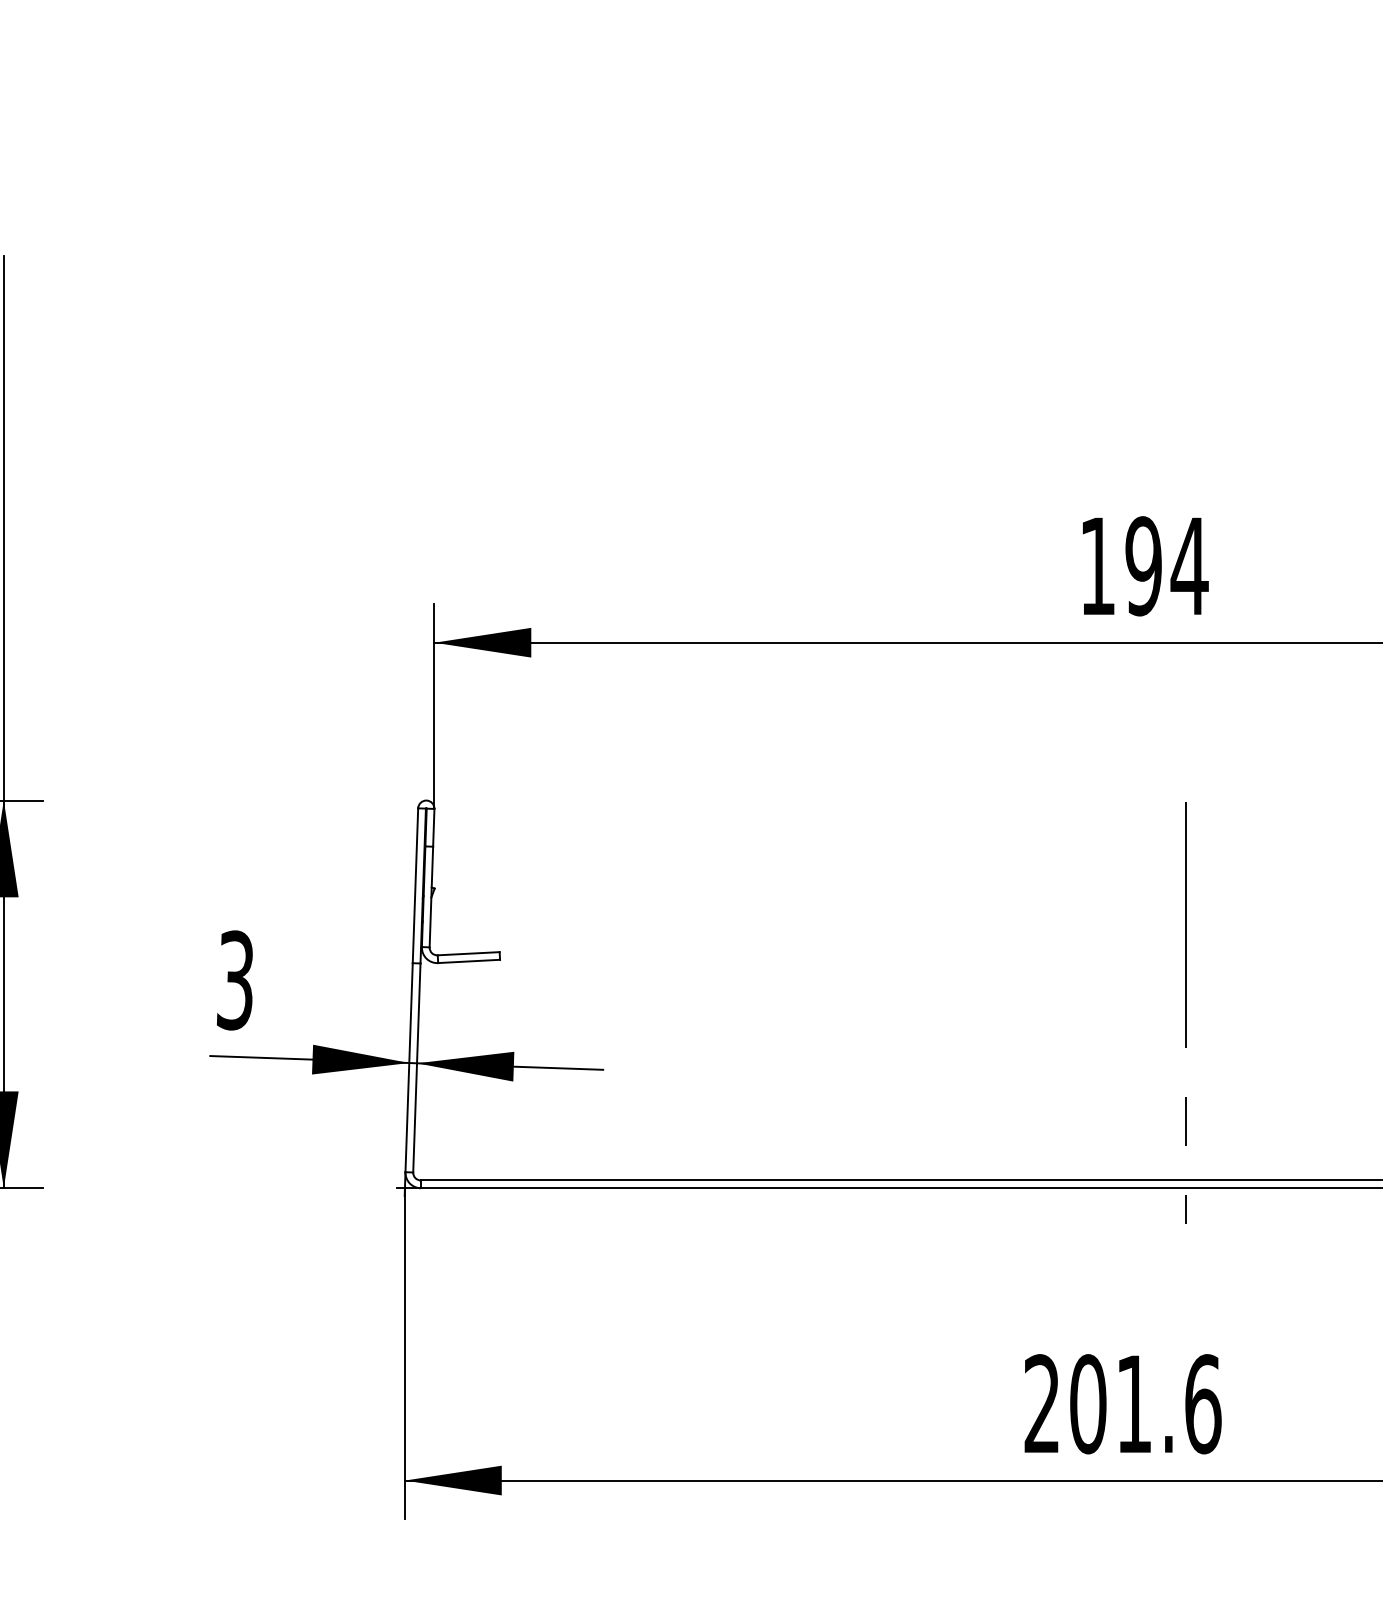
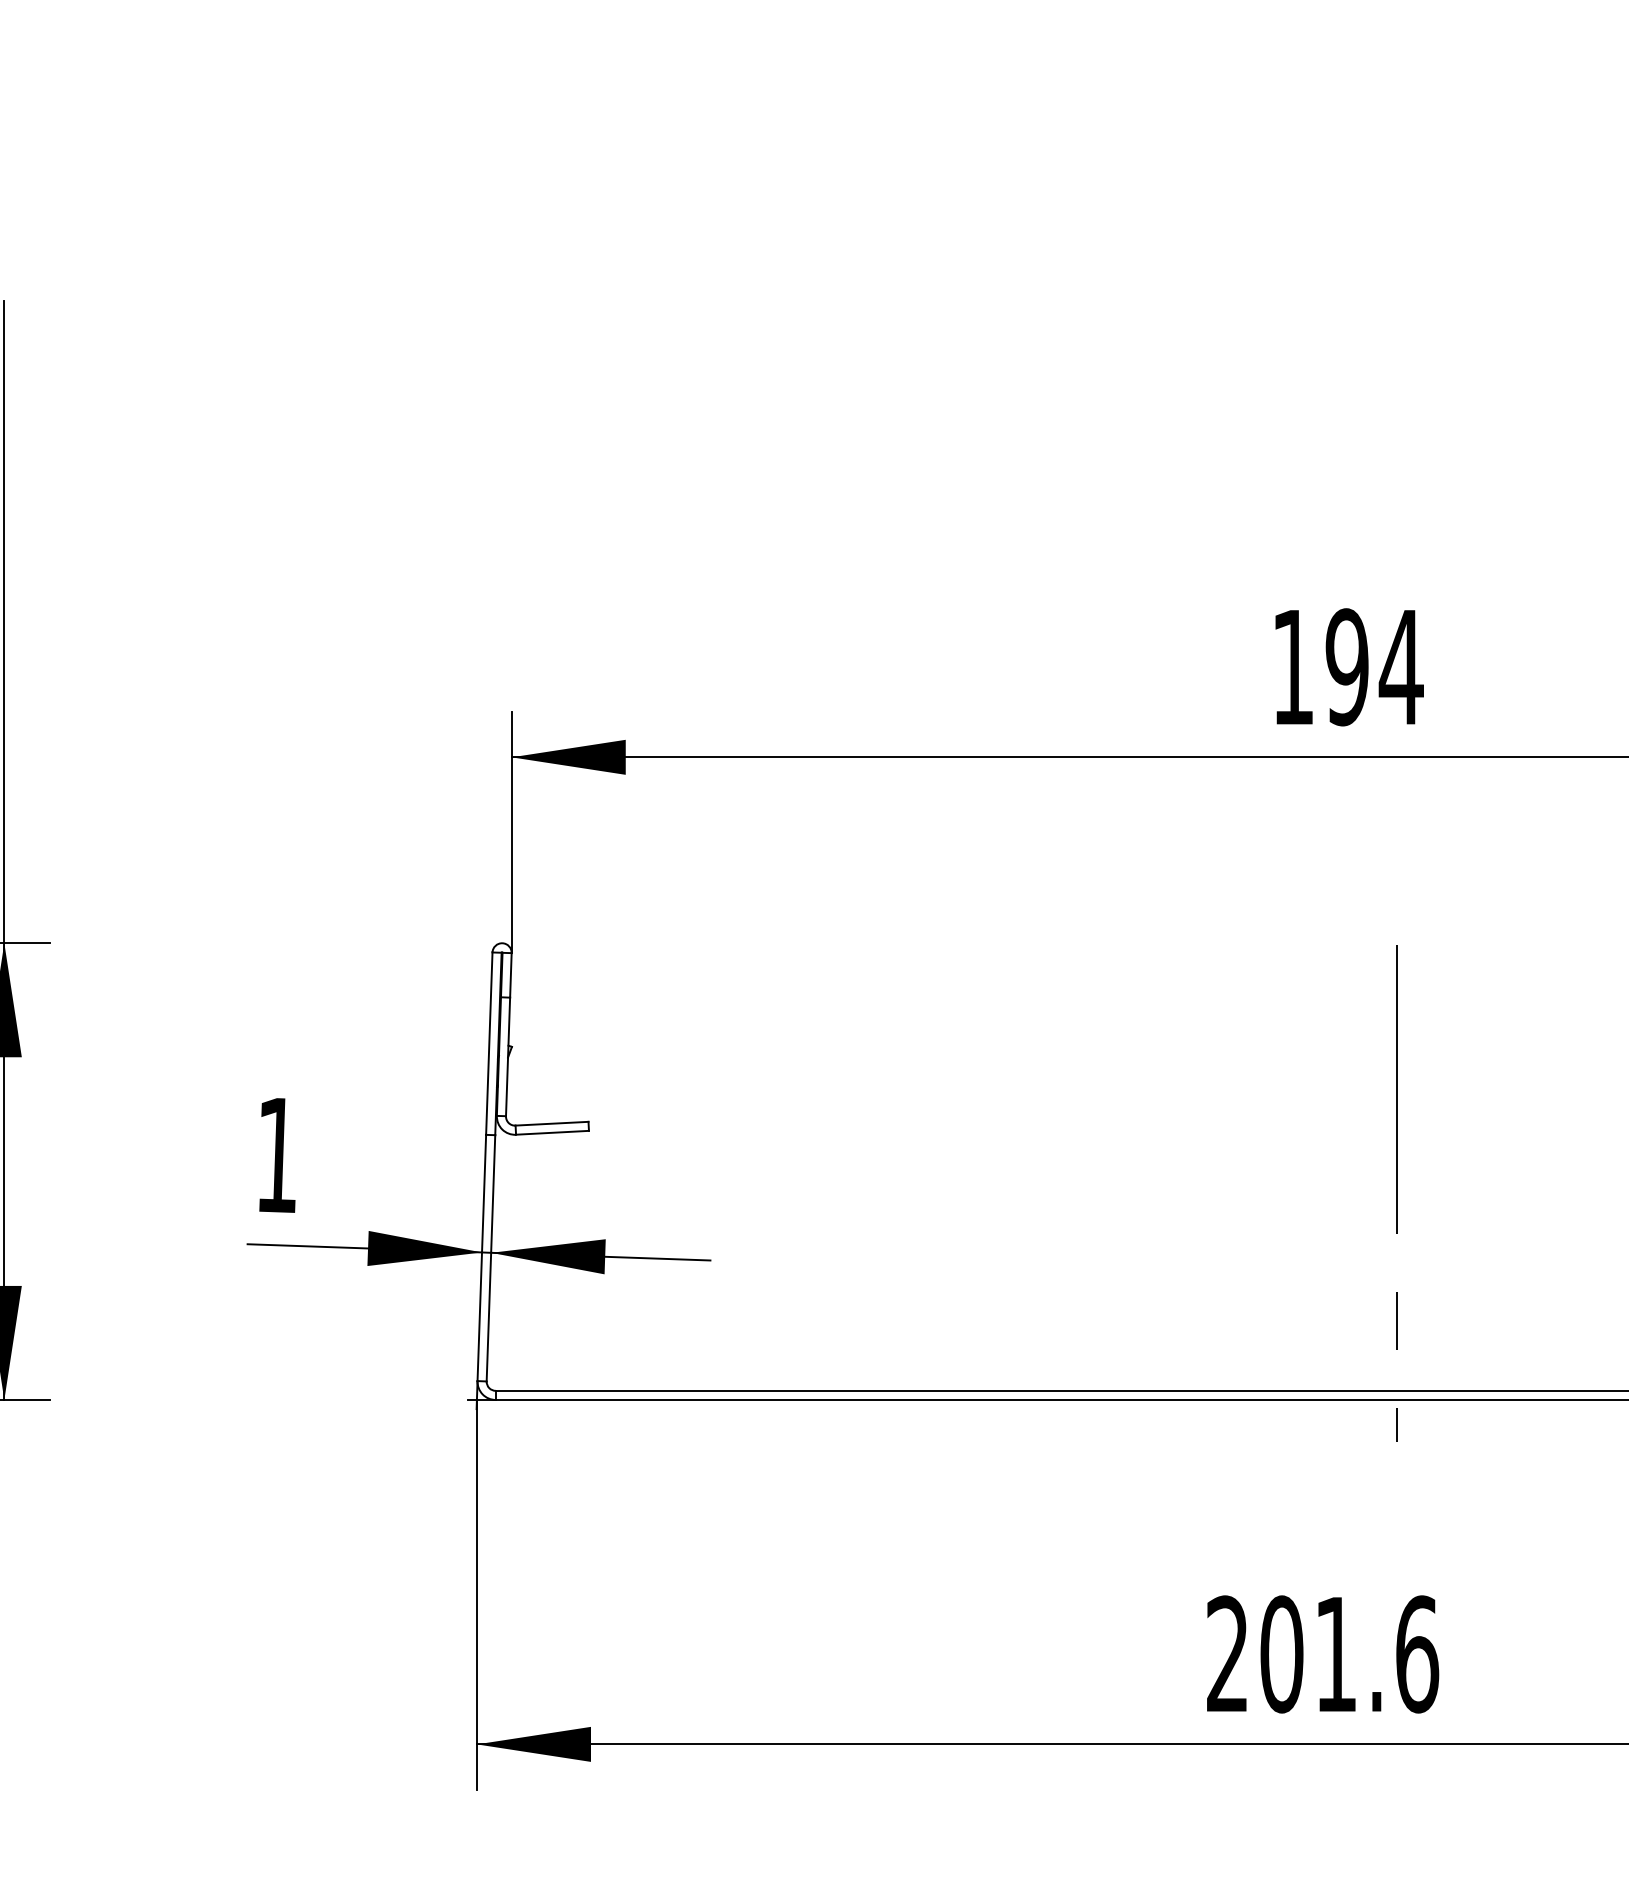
text: (234, 980) -> (276, 1155), 3 -> 1

